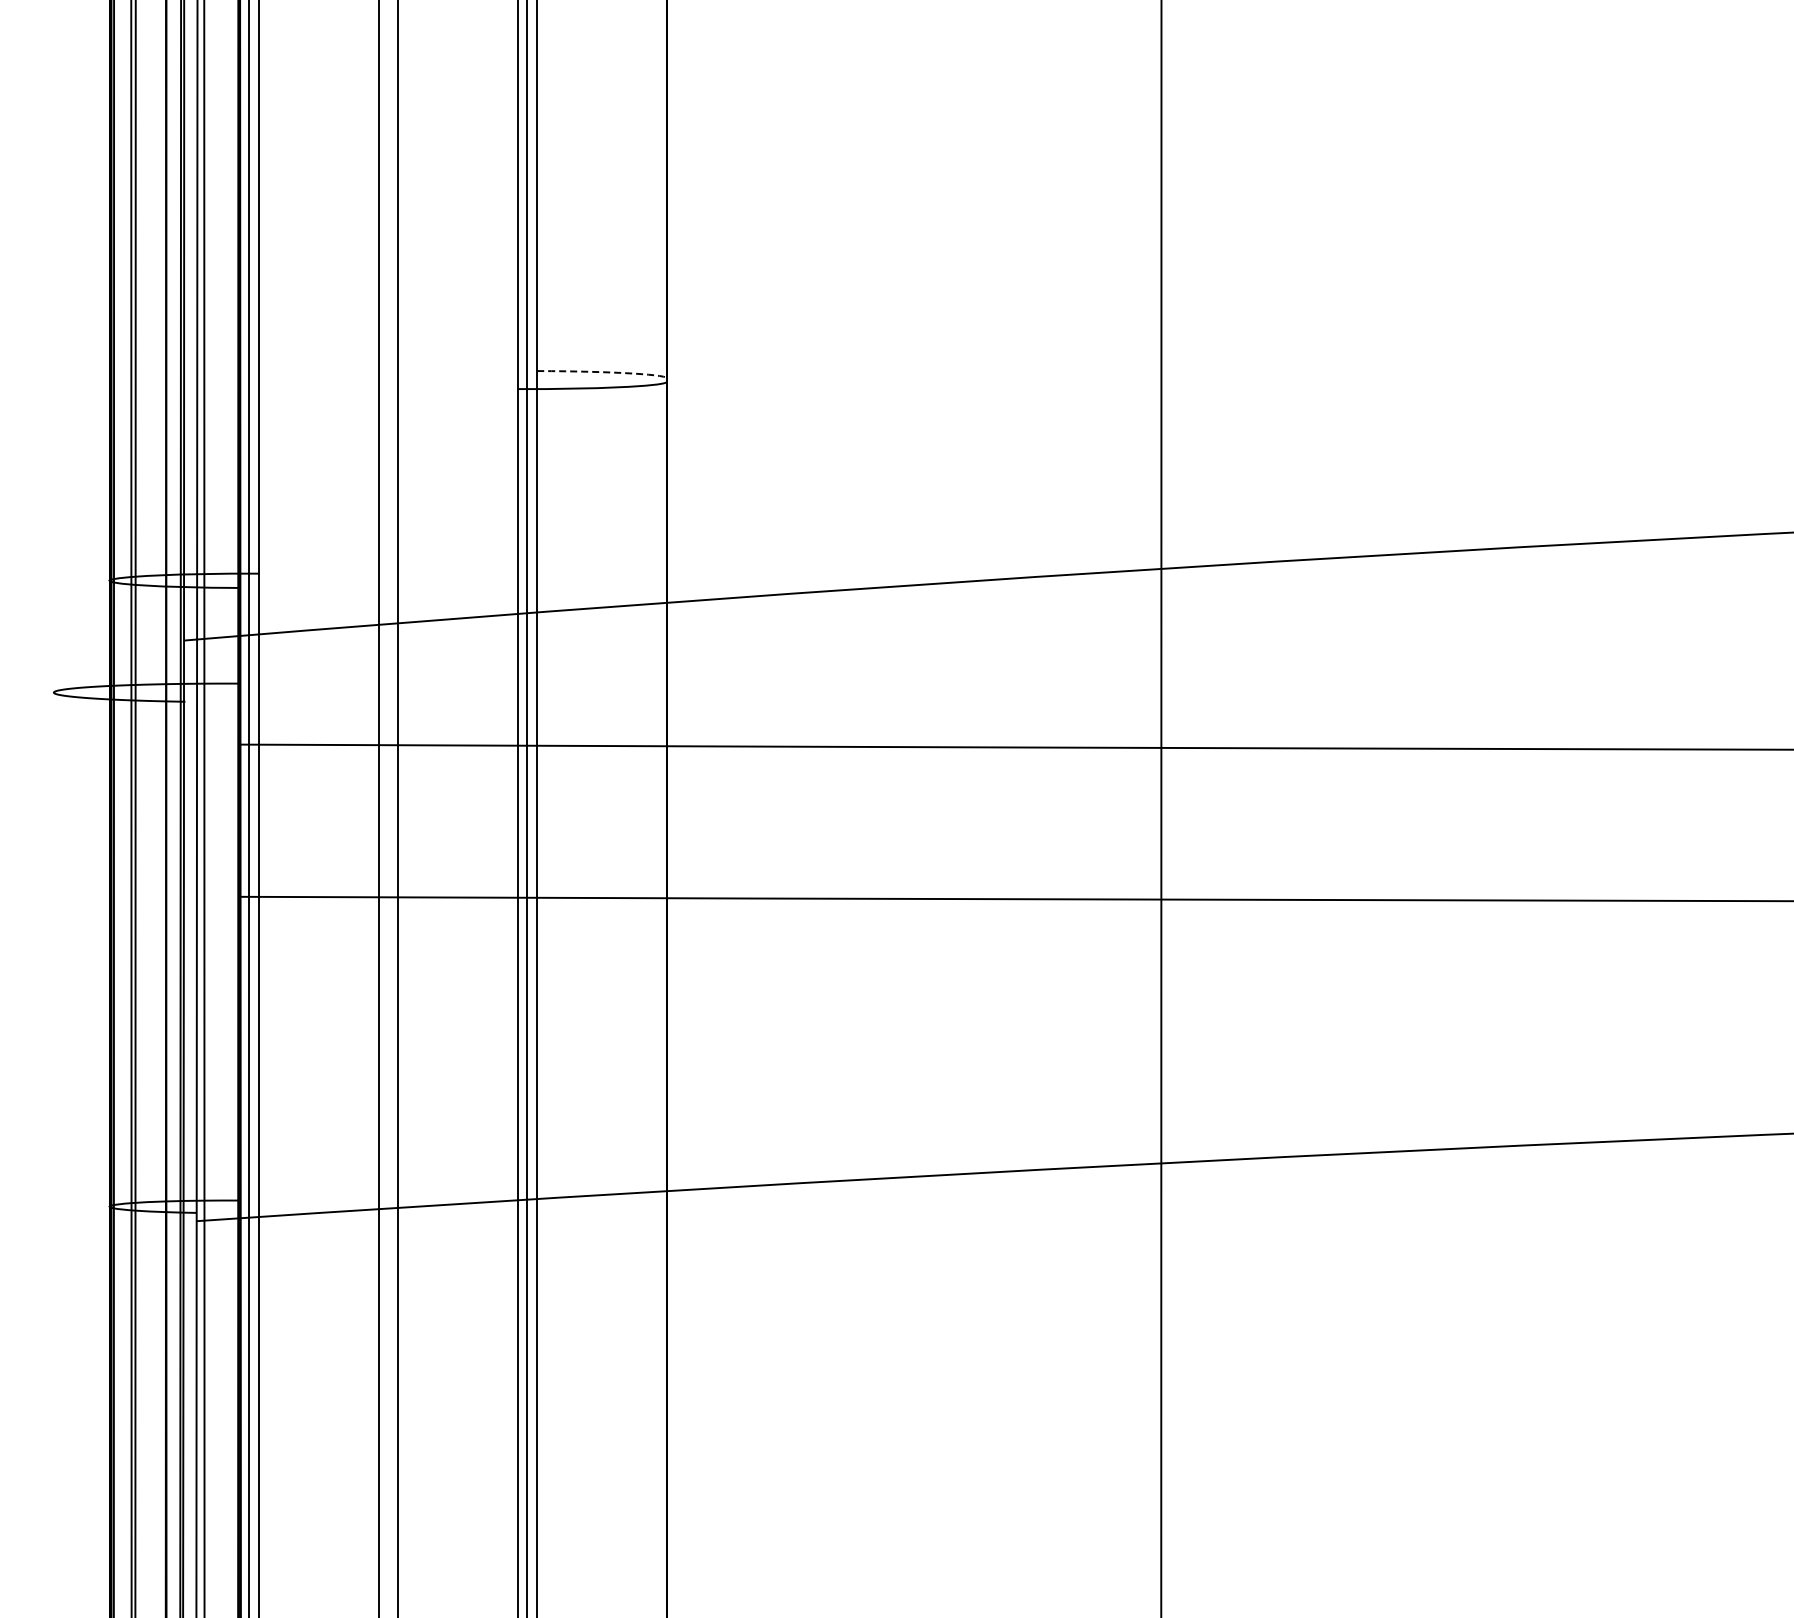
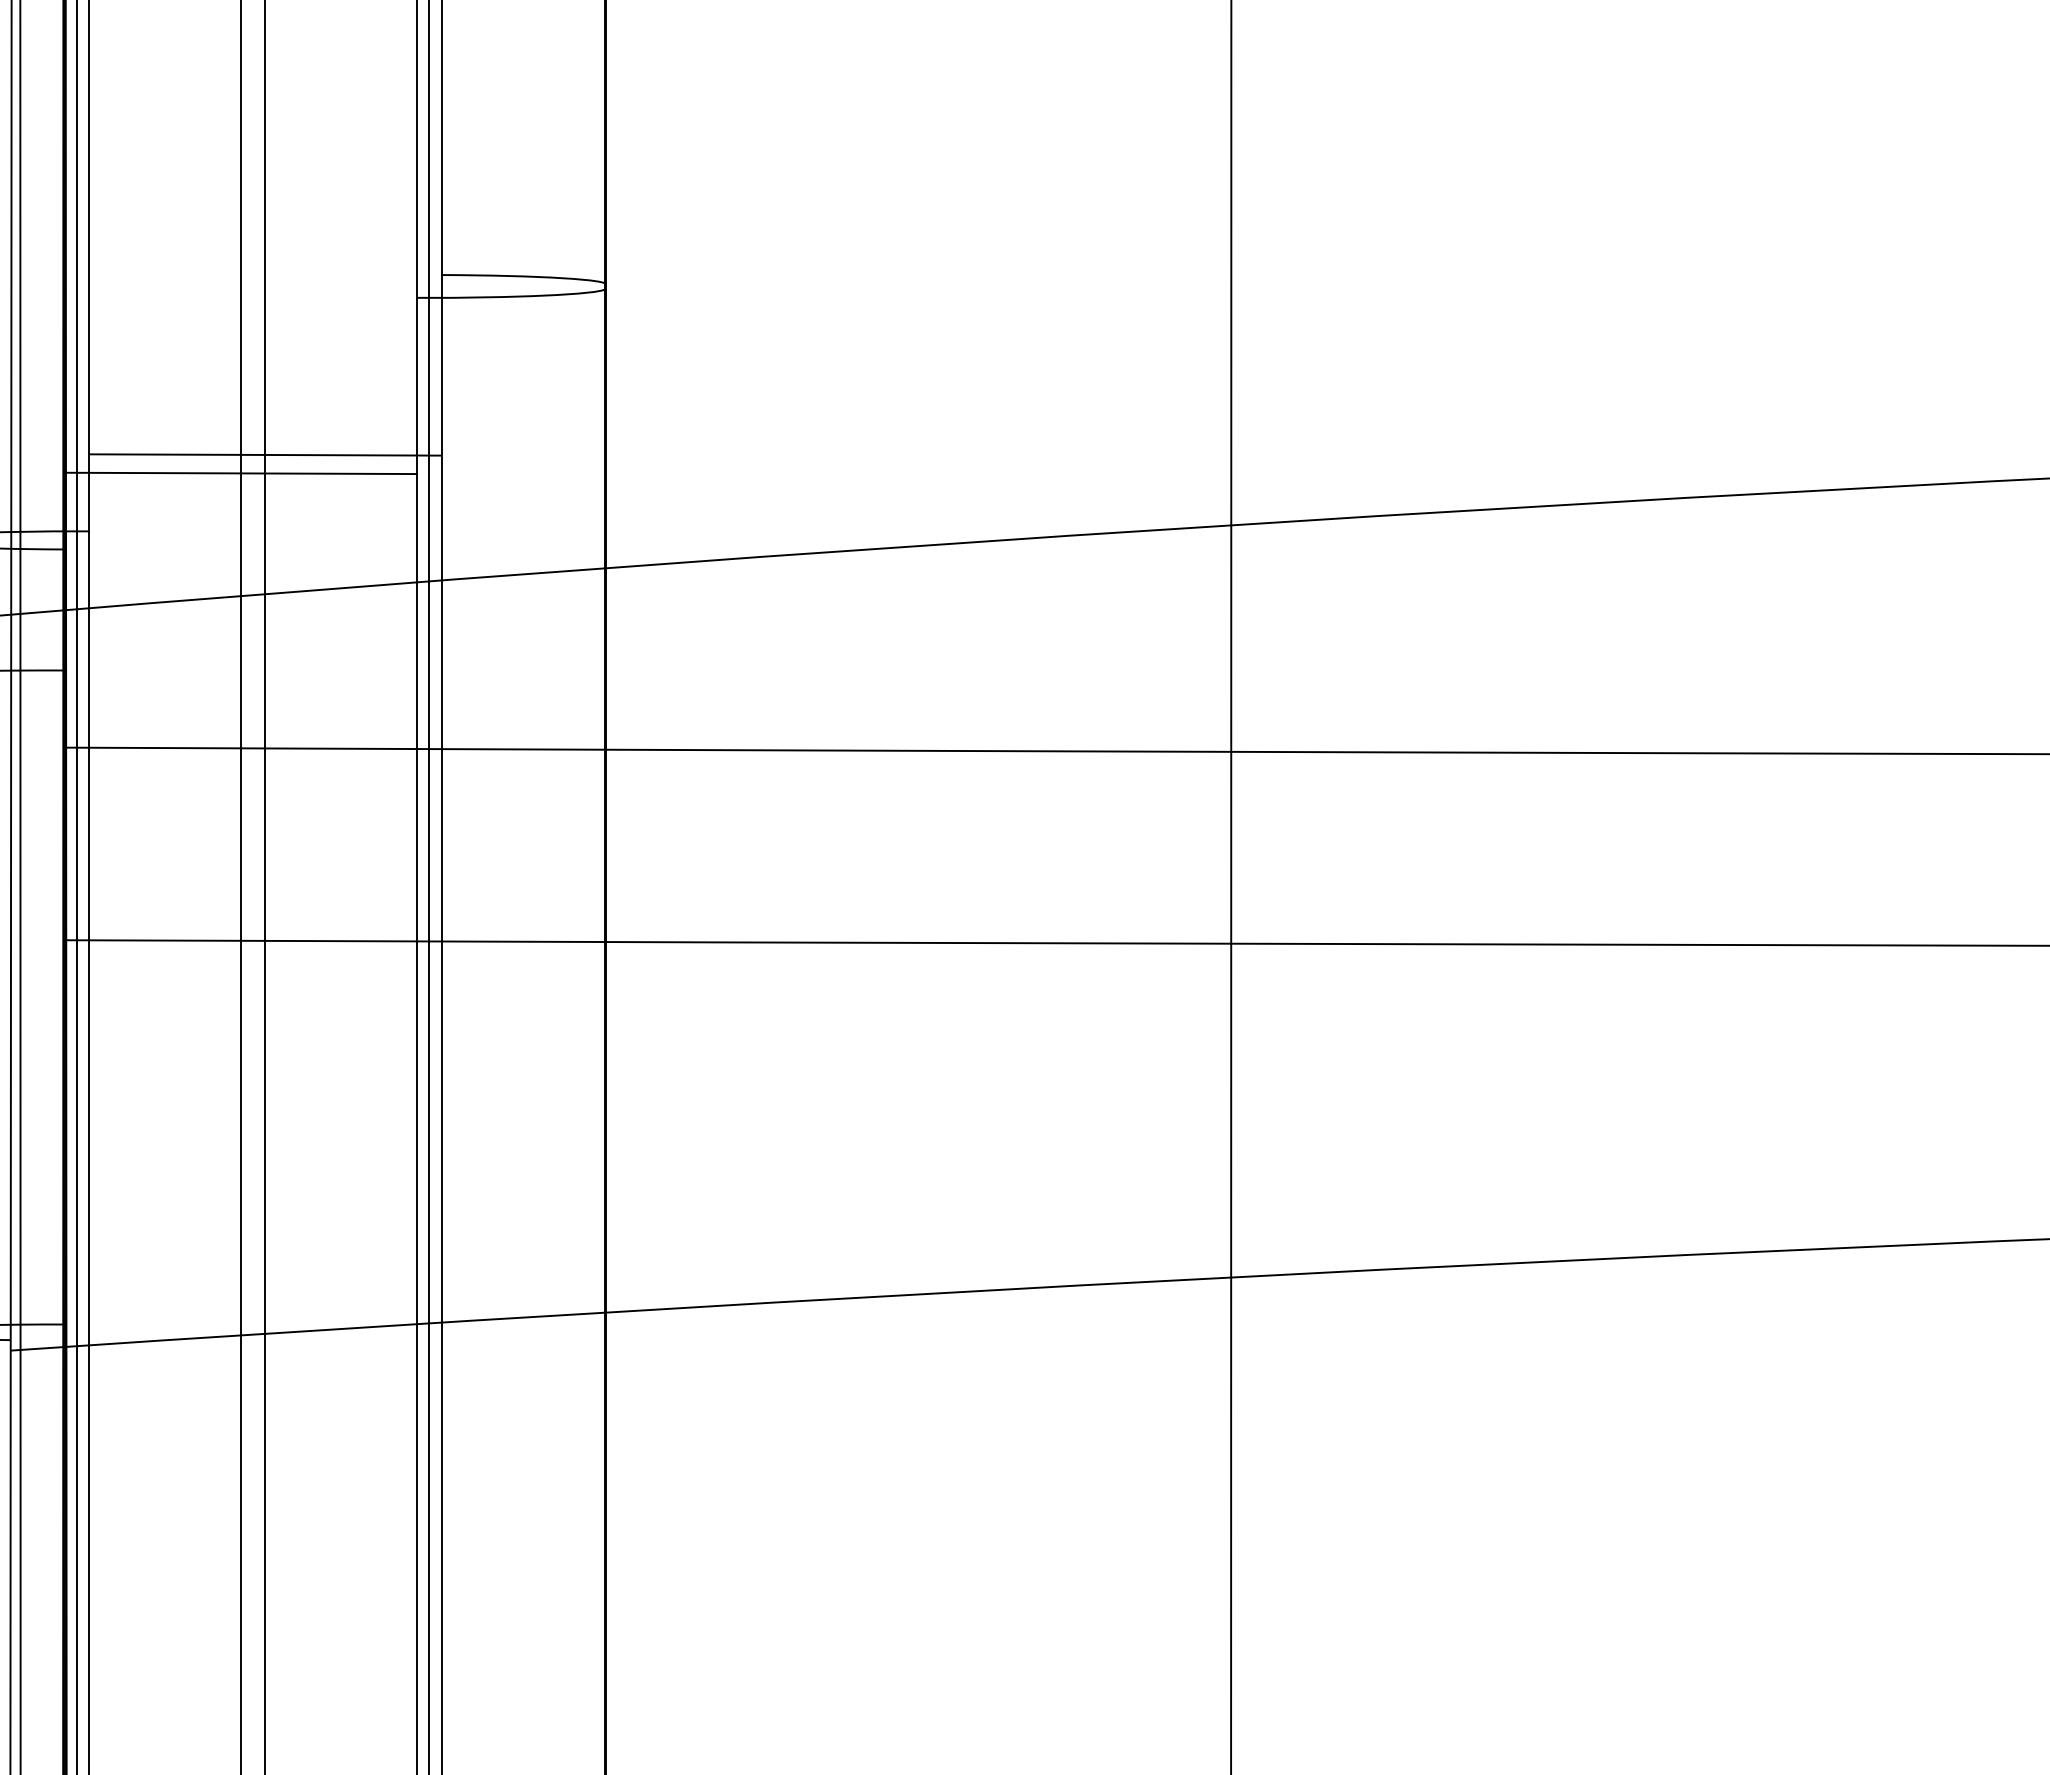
arc: (611, 372) -> (535, 276), dashed -> solid
line: (397, 512) -> (264, 453), added
line: (378, 527) -> (240, 472), added

